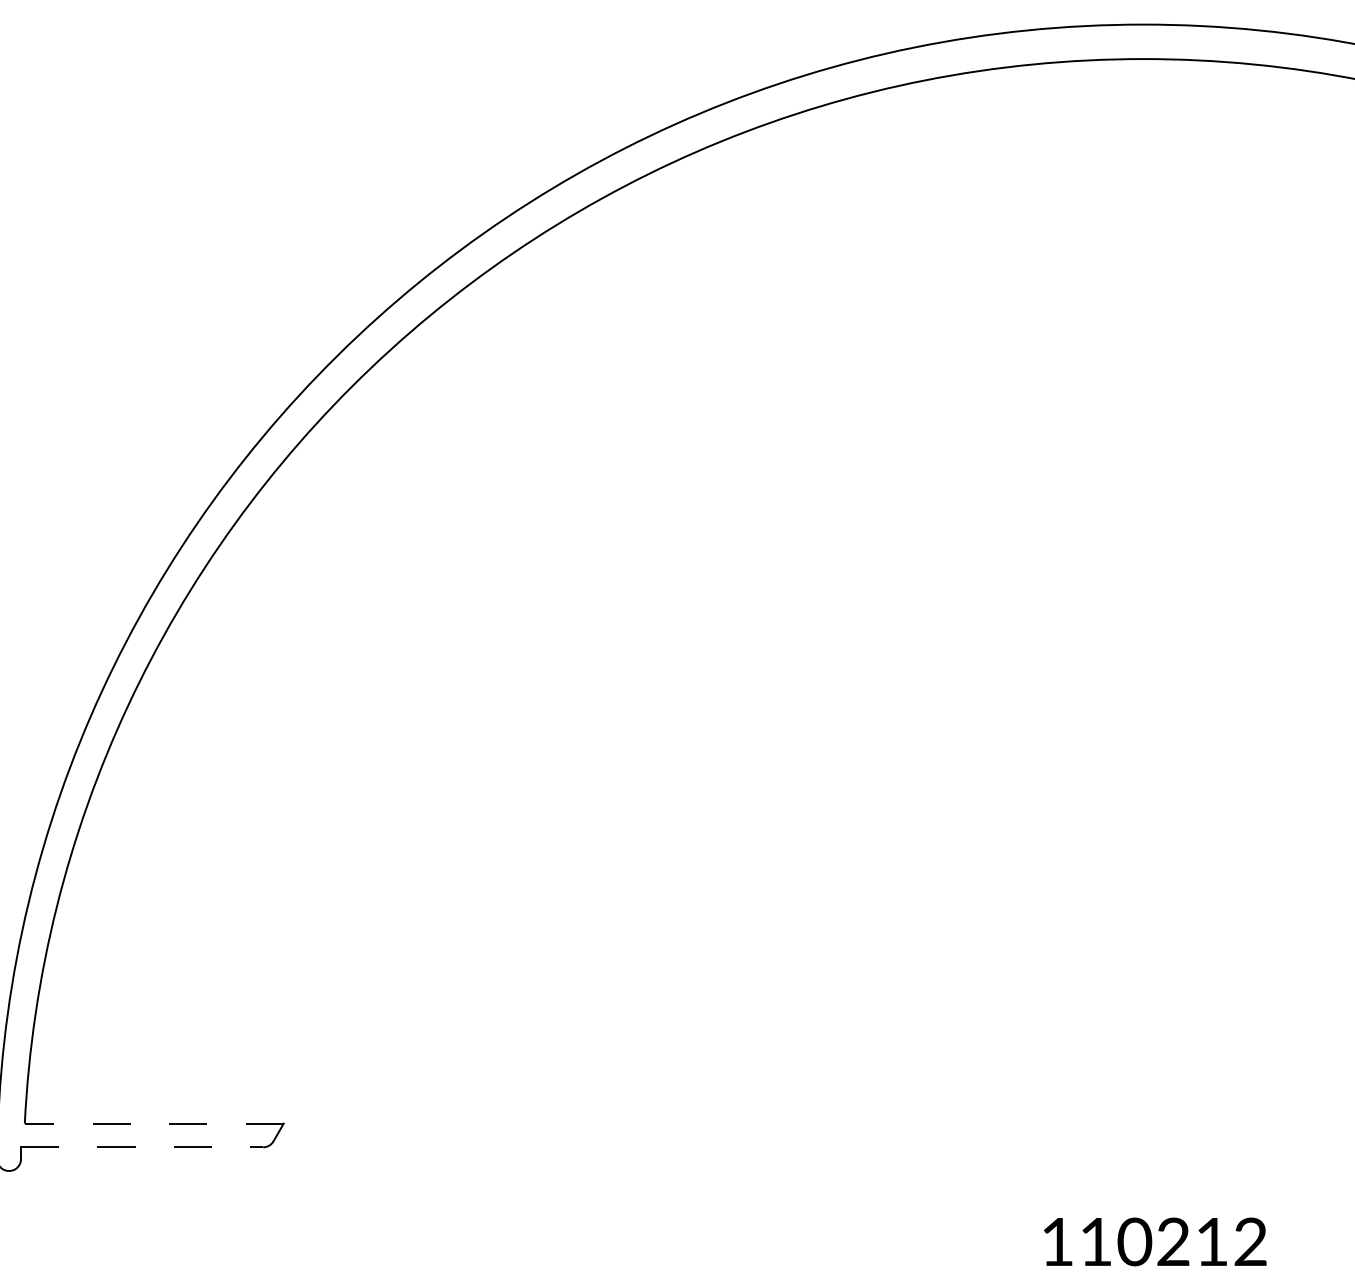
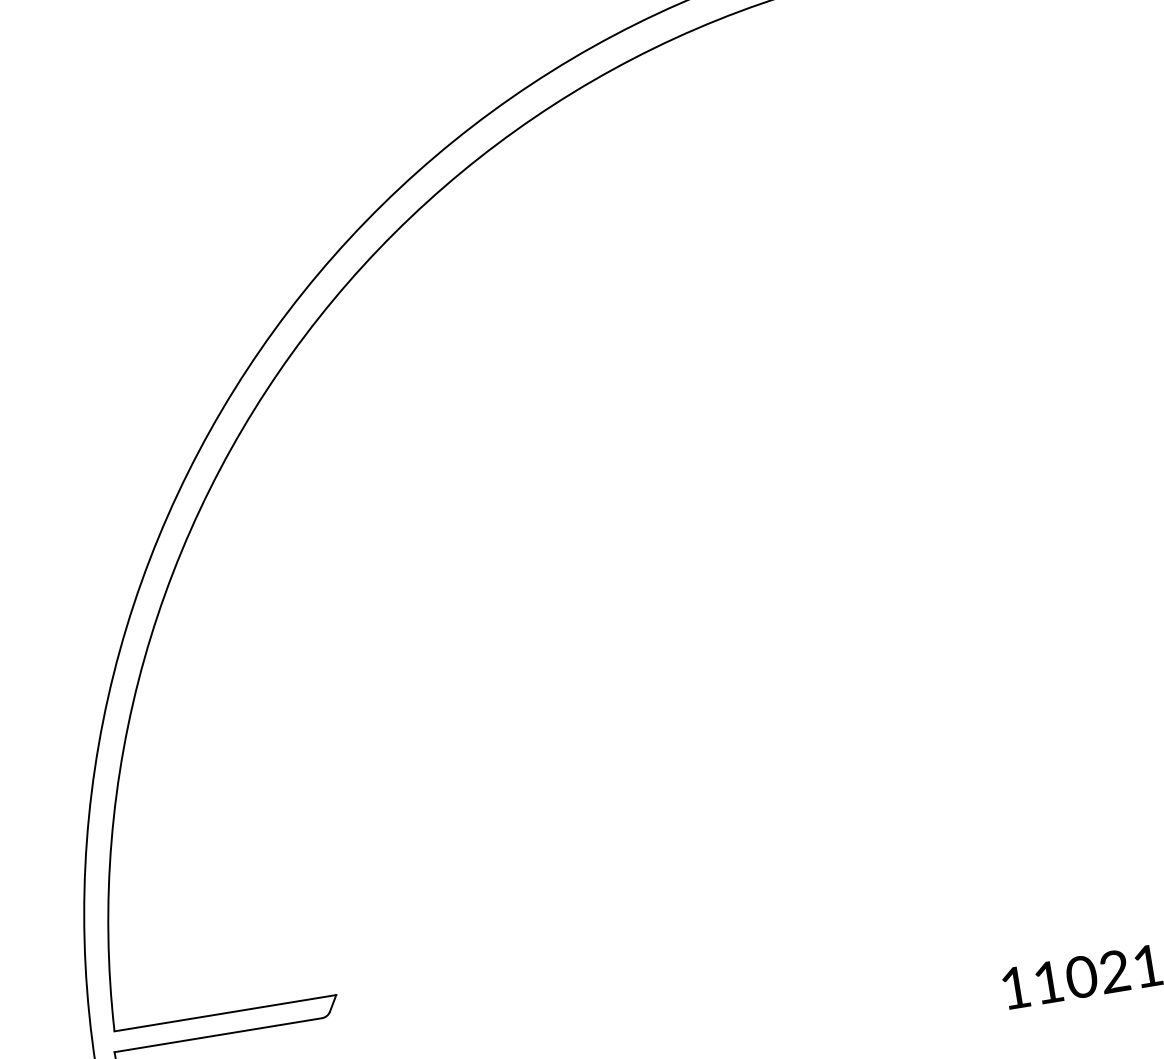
line: (153, 1123) -> (224, 1013), dashed -> solid
line: (142, 1147) -> (218, 1035), dashed -> solid

